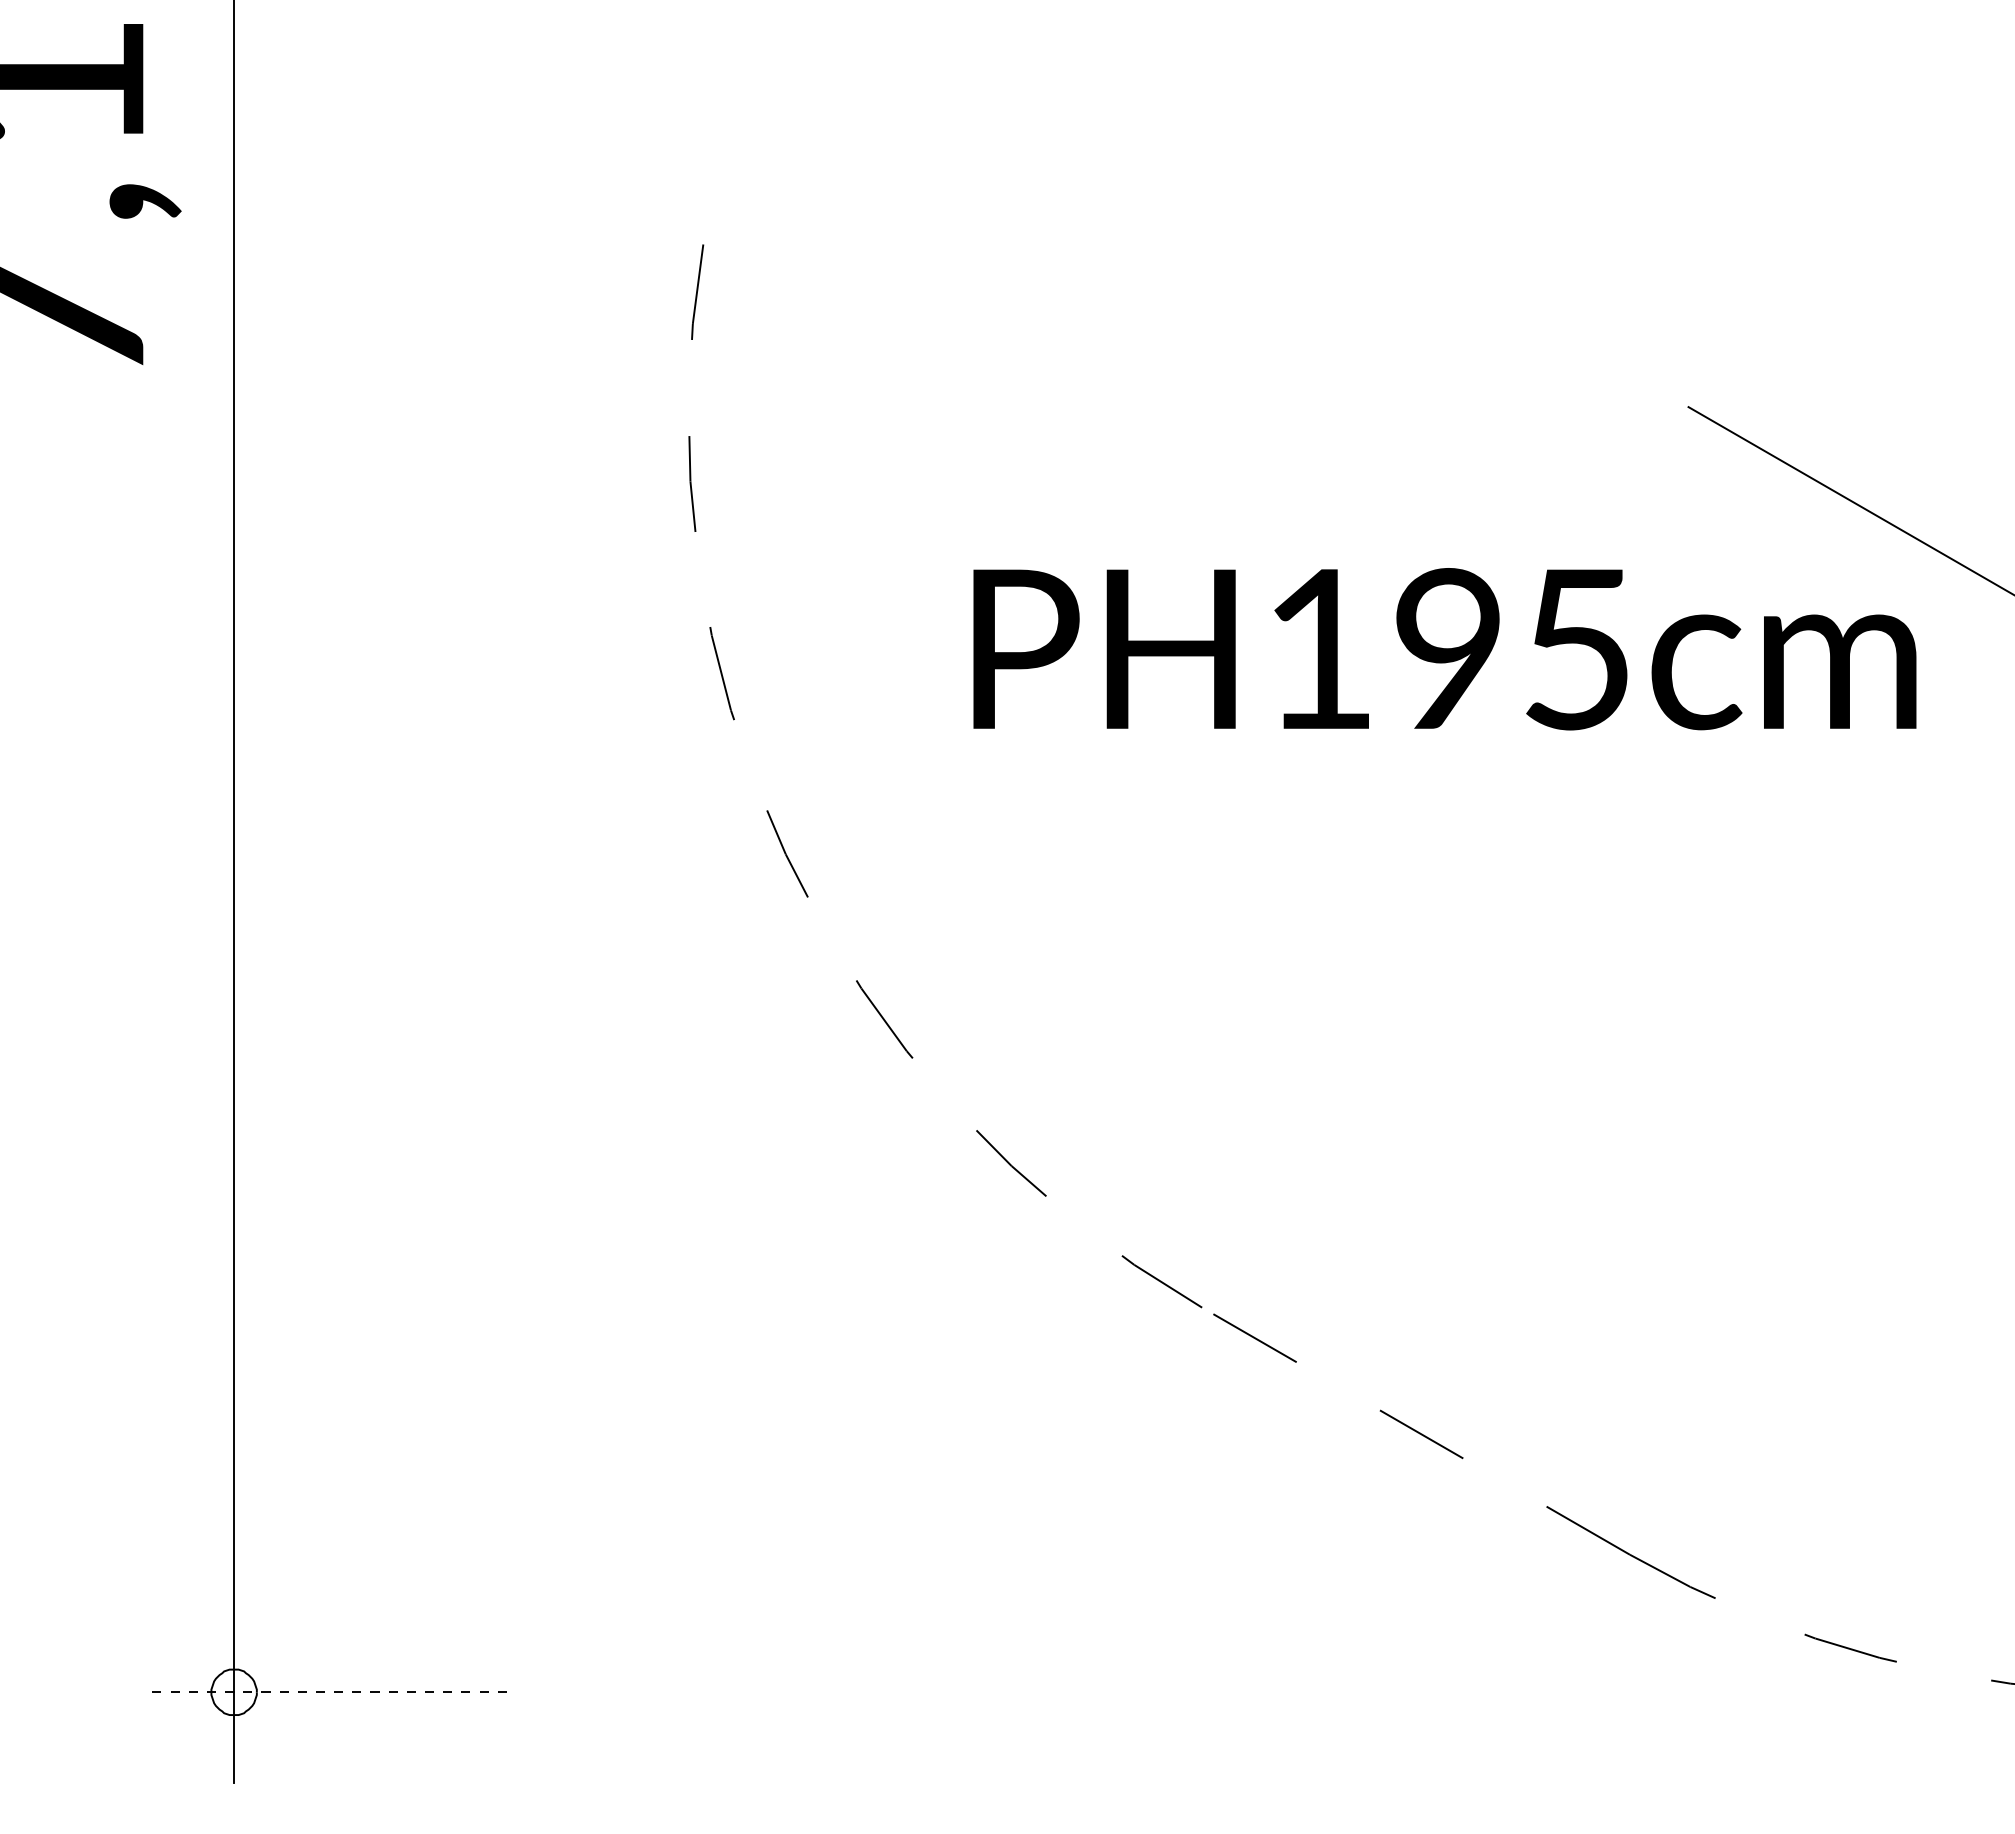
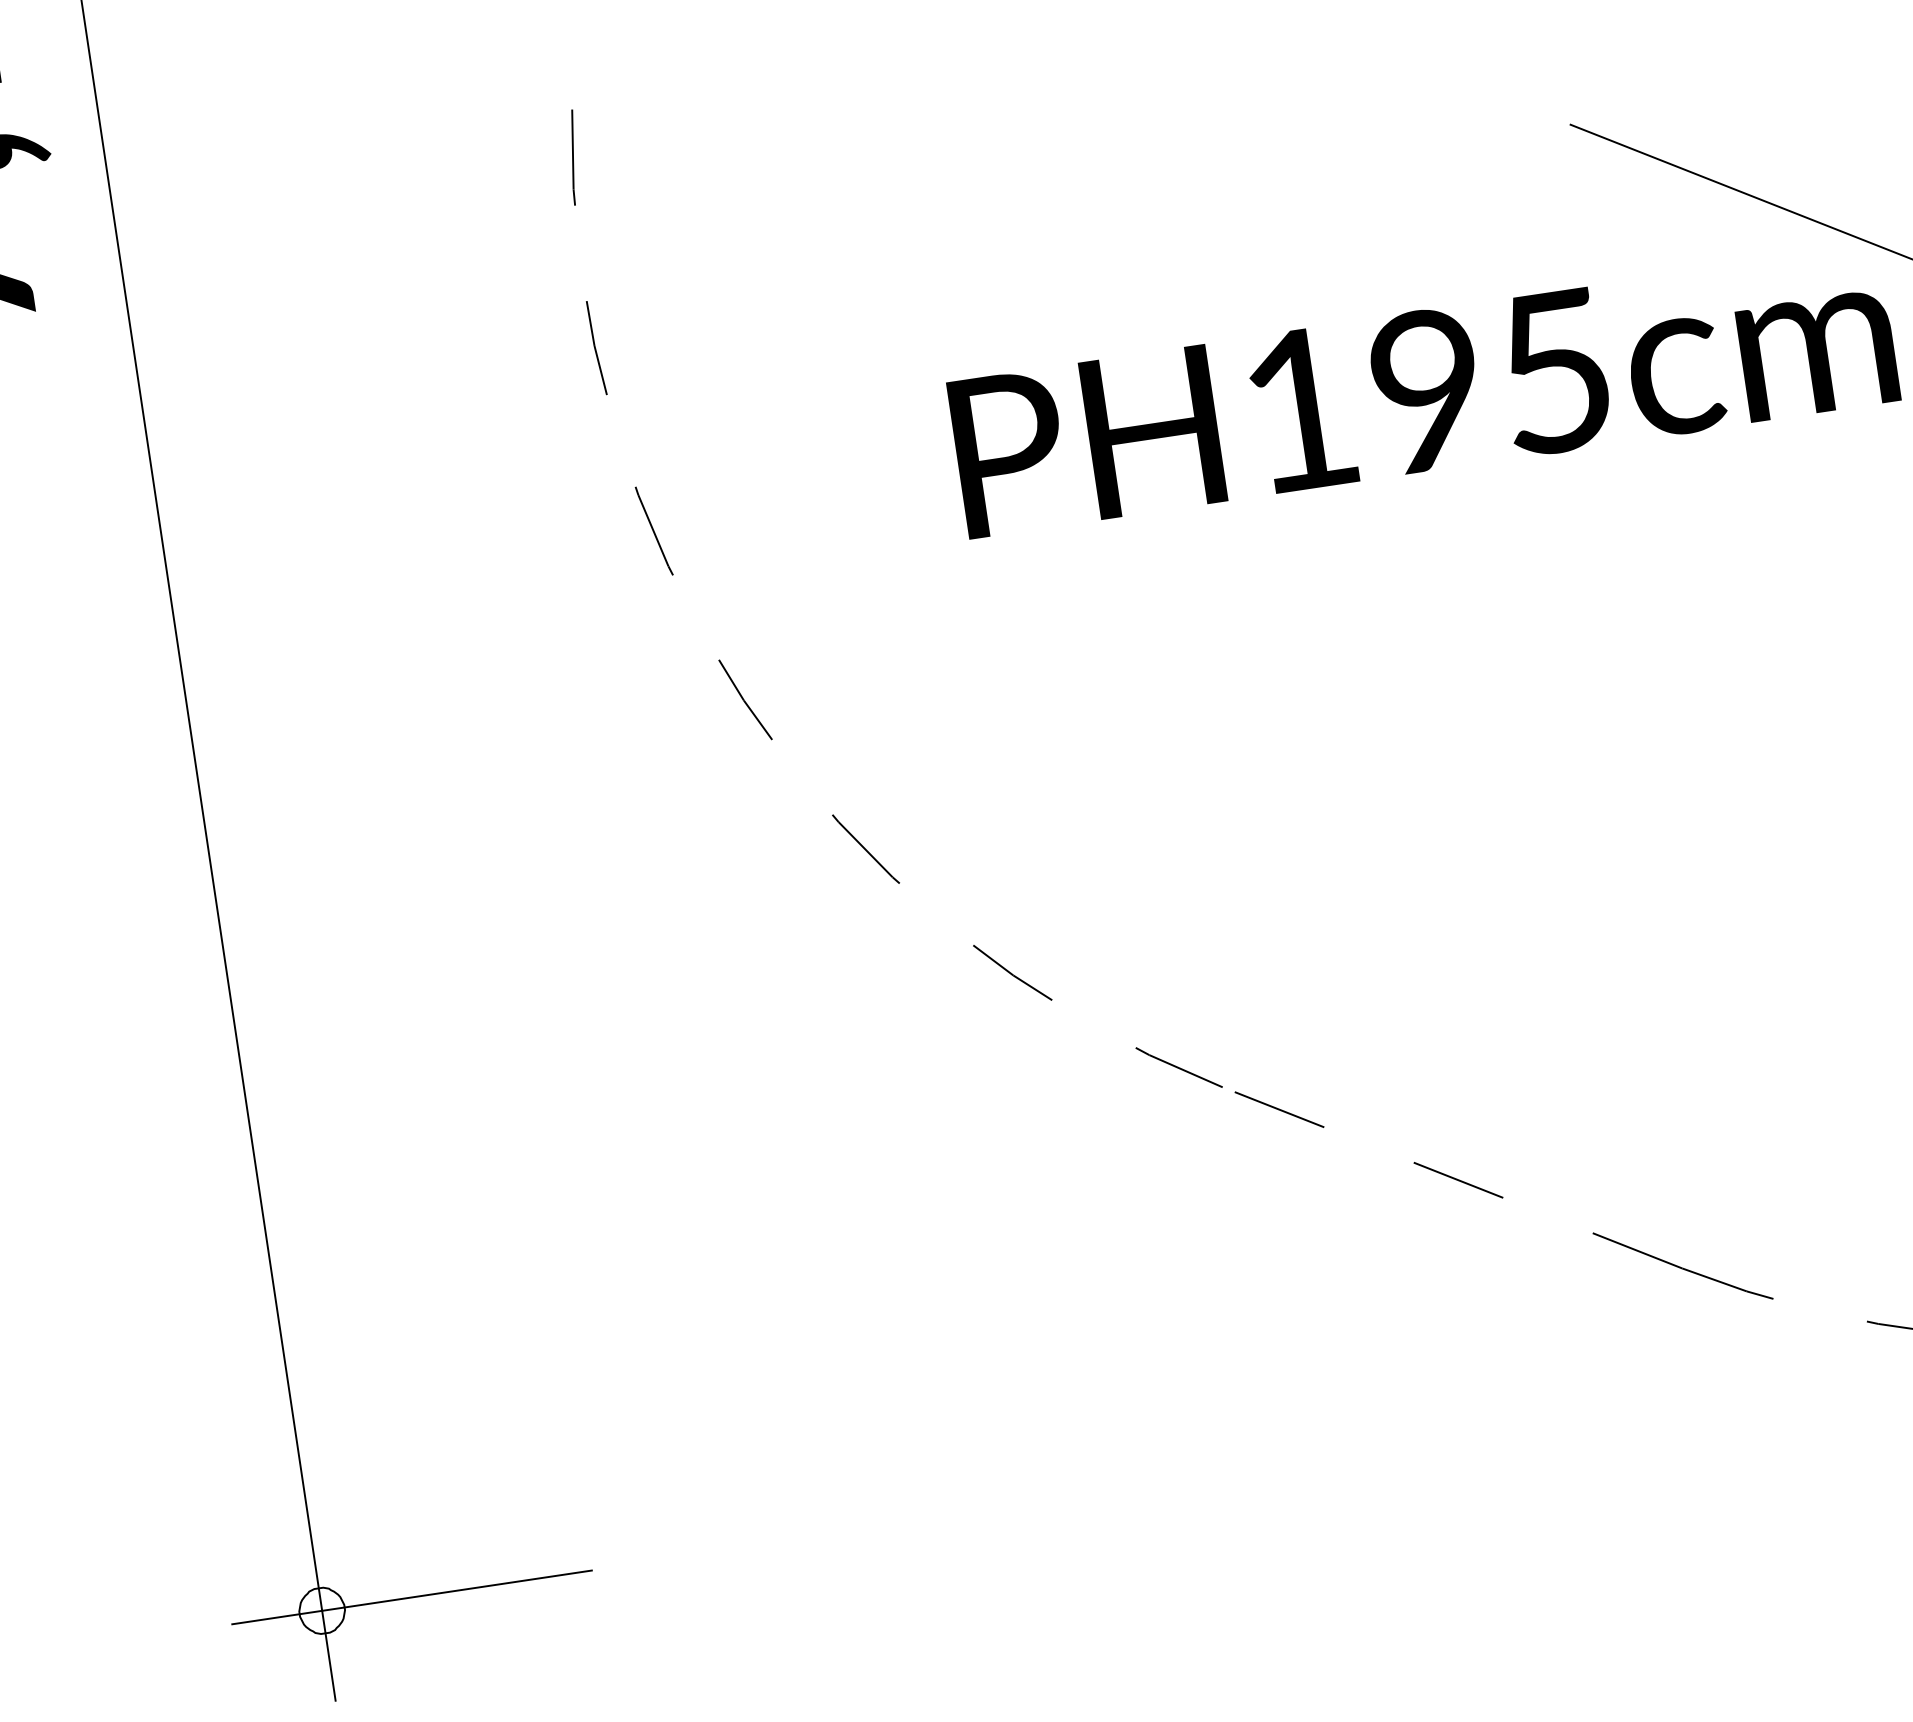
text: (1444, 649) -> (1423, 391), moved
line: (325, 1692) -> (412, 1597), dashed -> solid

